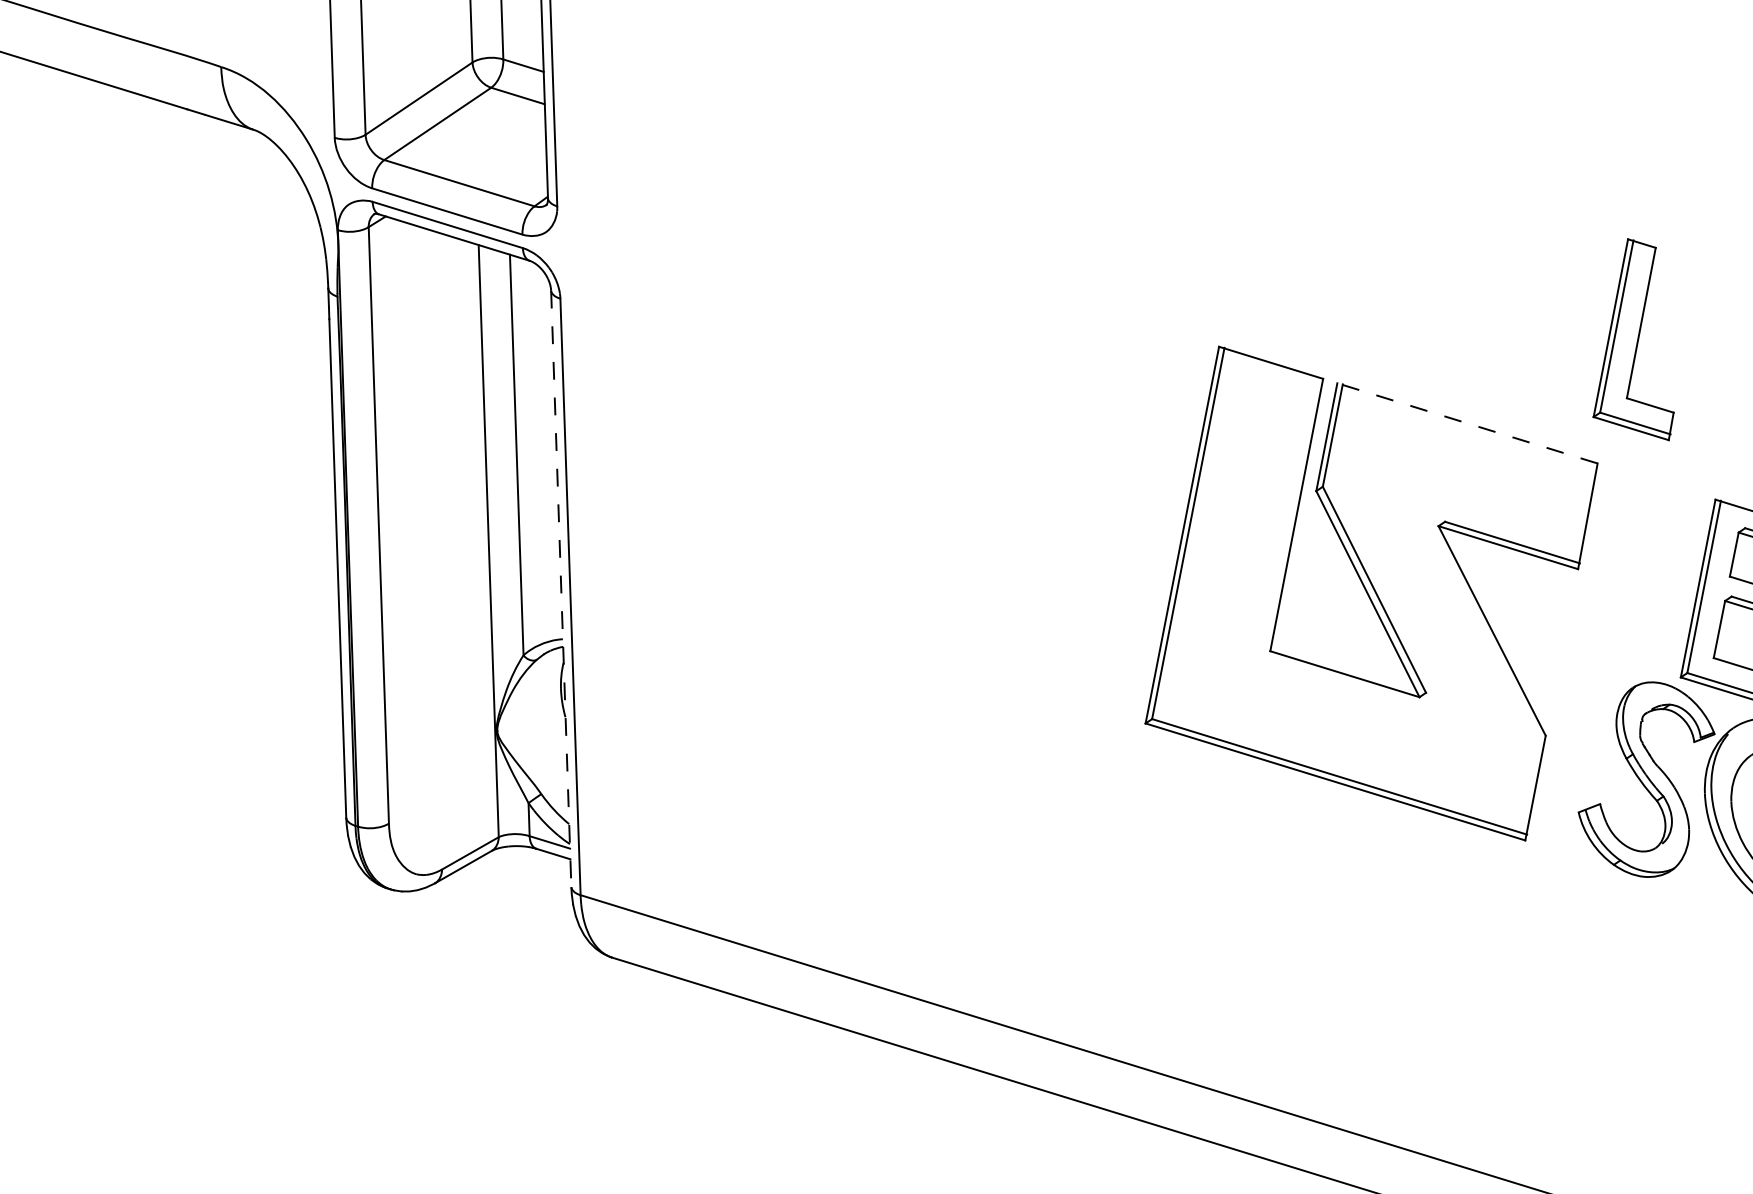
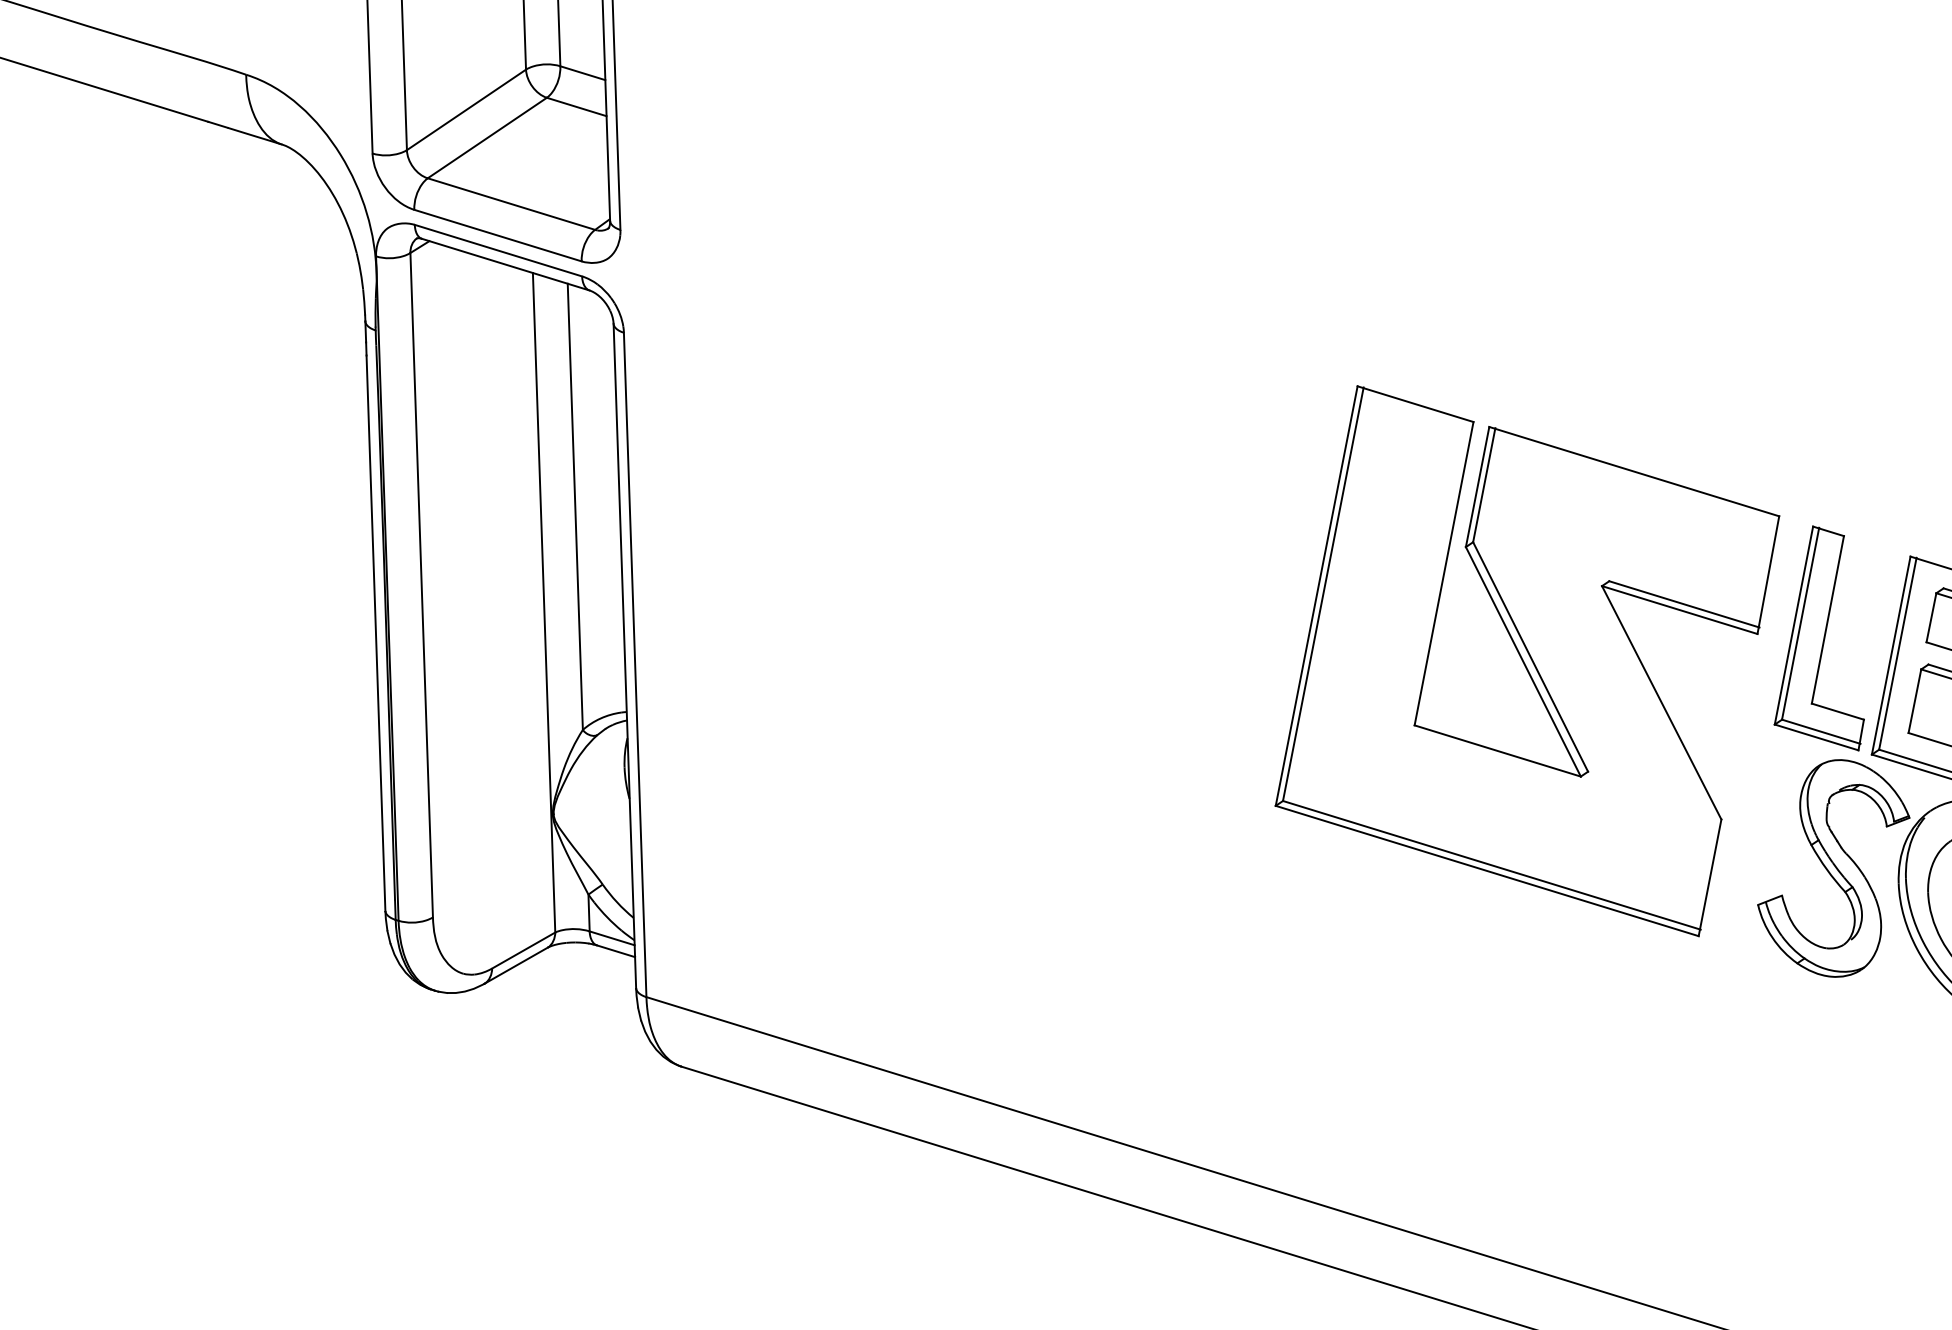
part: (1632, 339) -> (1818, 638), moved
line: (1467, 423) -> (1634, 471), dashed -> solid
line: (560, 589) -> (624, 656), dashed -> solid

